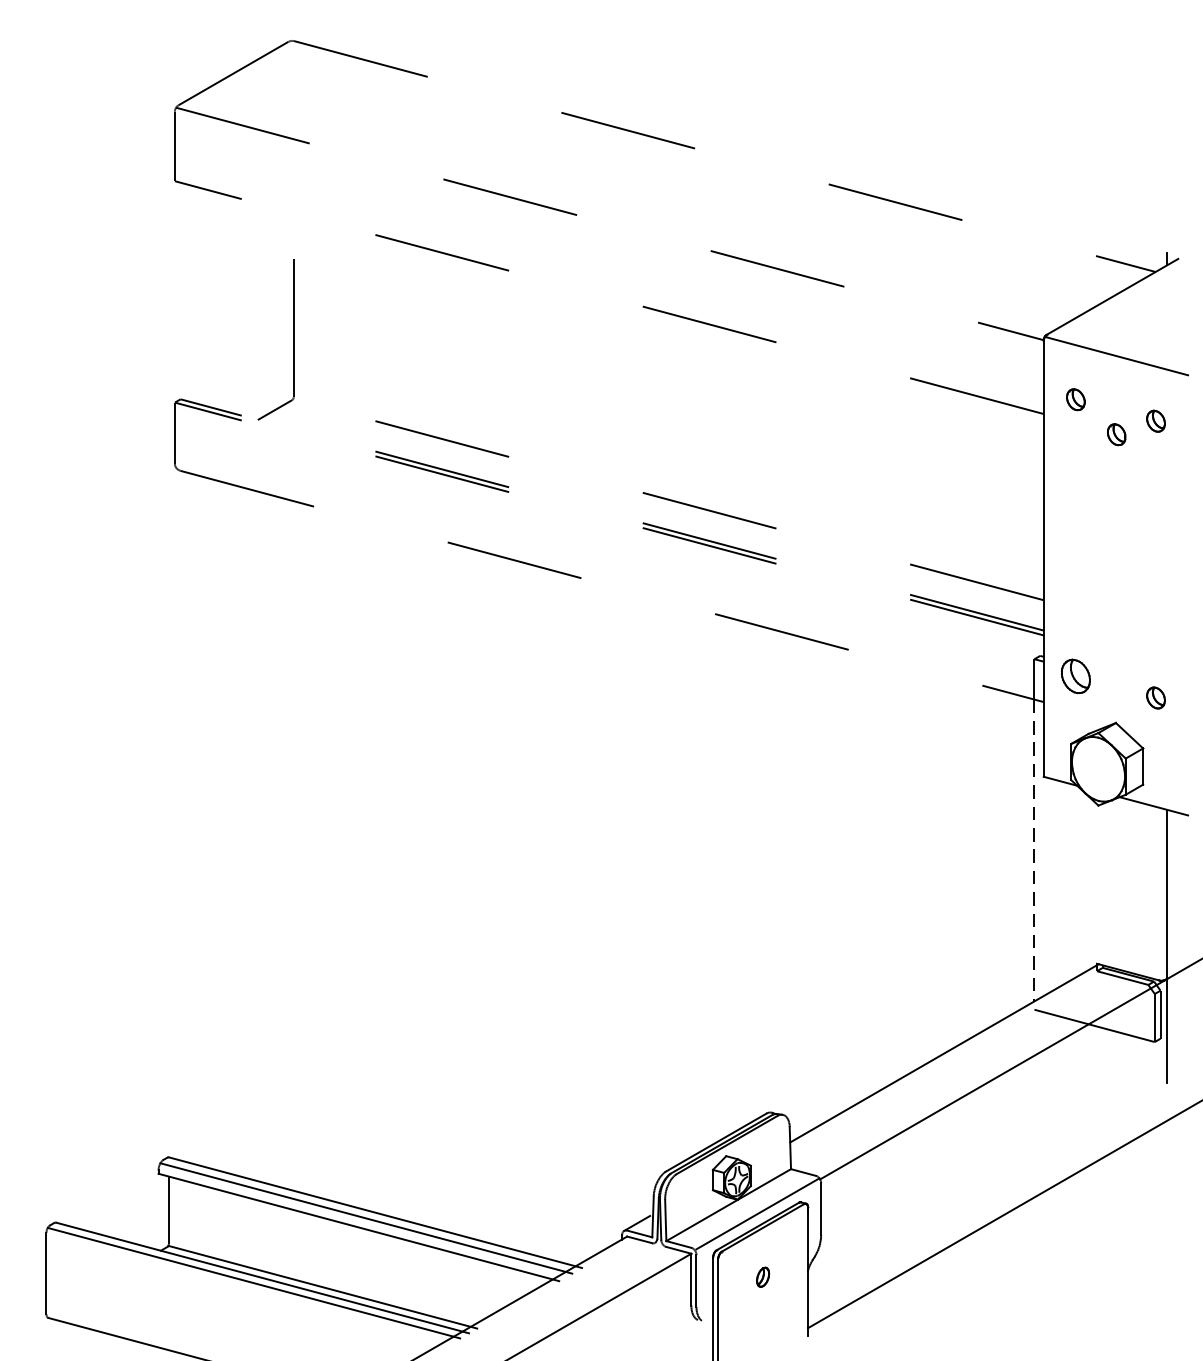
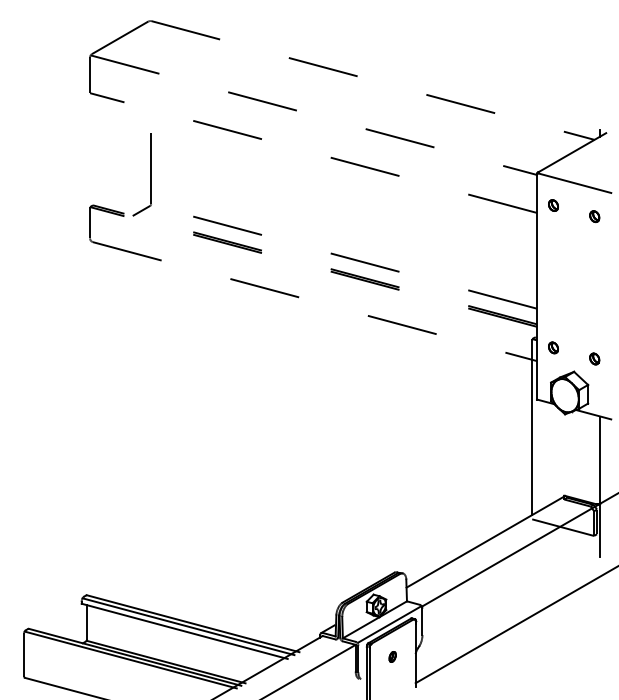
part: (1116, 434) -> (574, 223), removed
part: (1075, 675) -> (553, 347), size x0.62
line: (1035, 850) -> (532, 437), dashed -> solid

